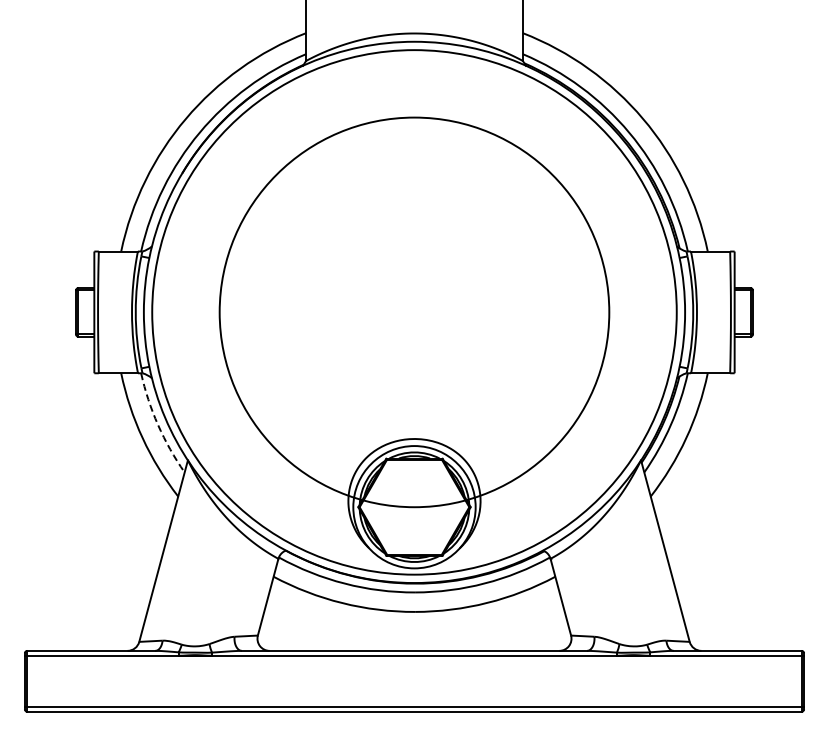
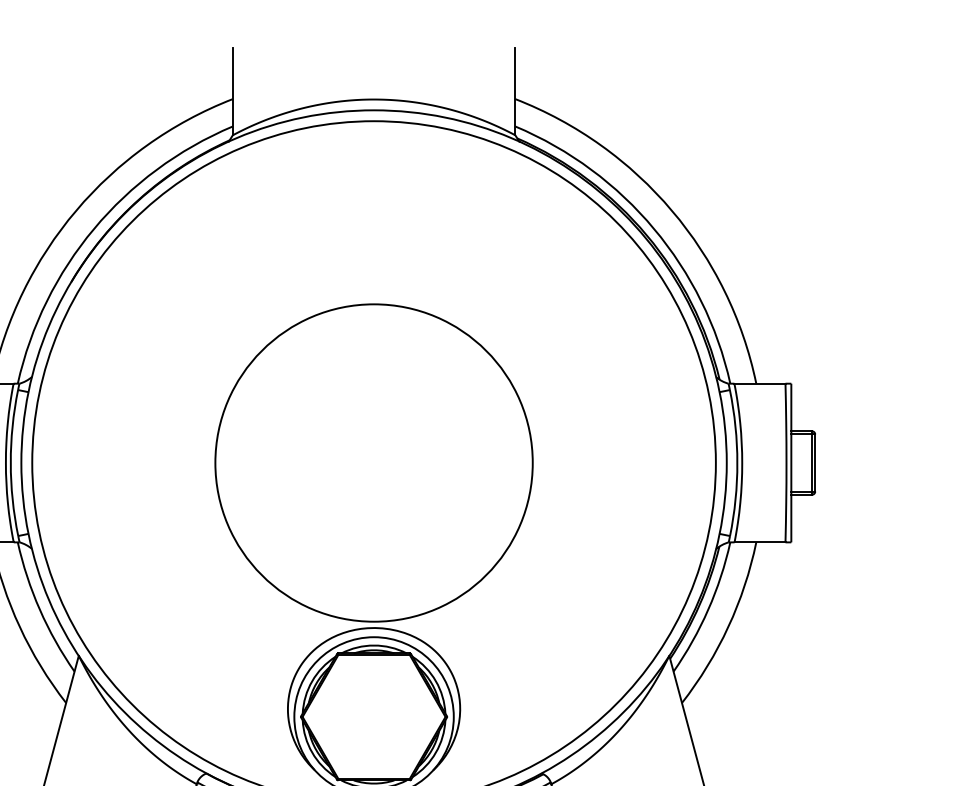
circle: (414, 312) -> (374, 463), size x0.62
arc: (158, 424) -> (40, 609), dashed -> solid

